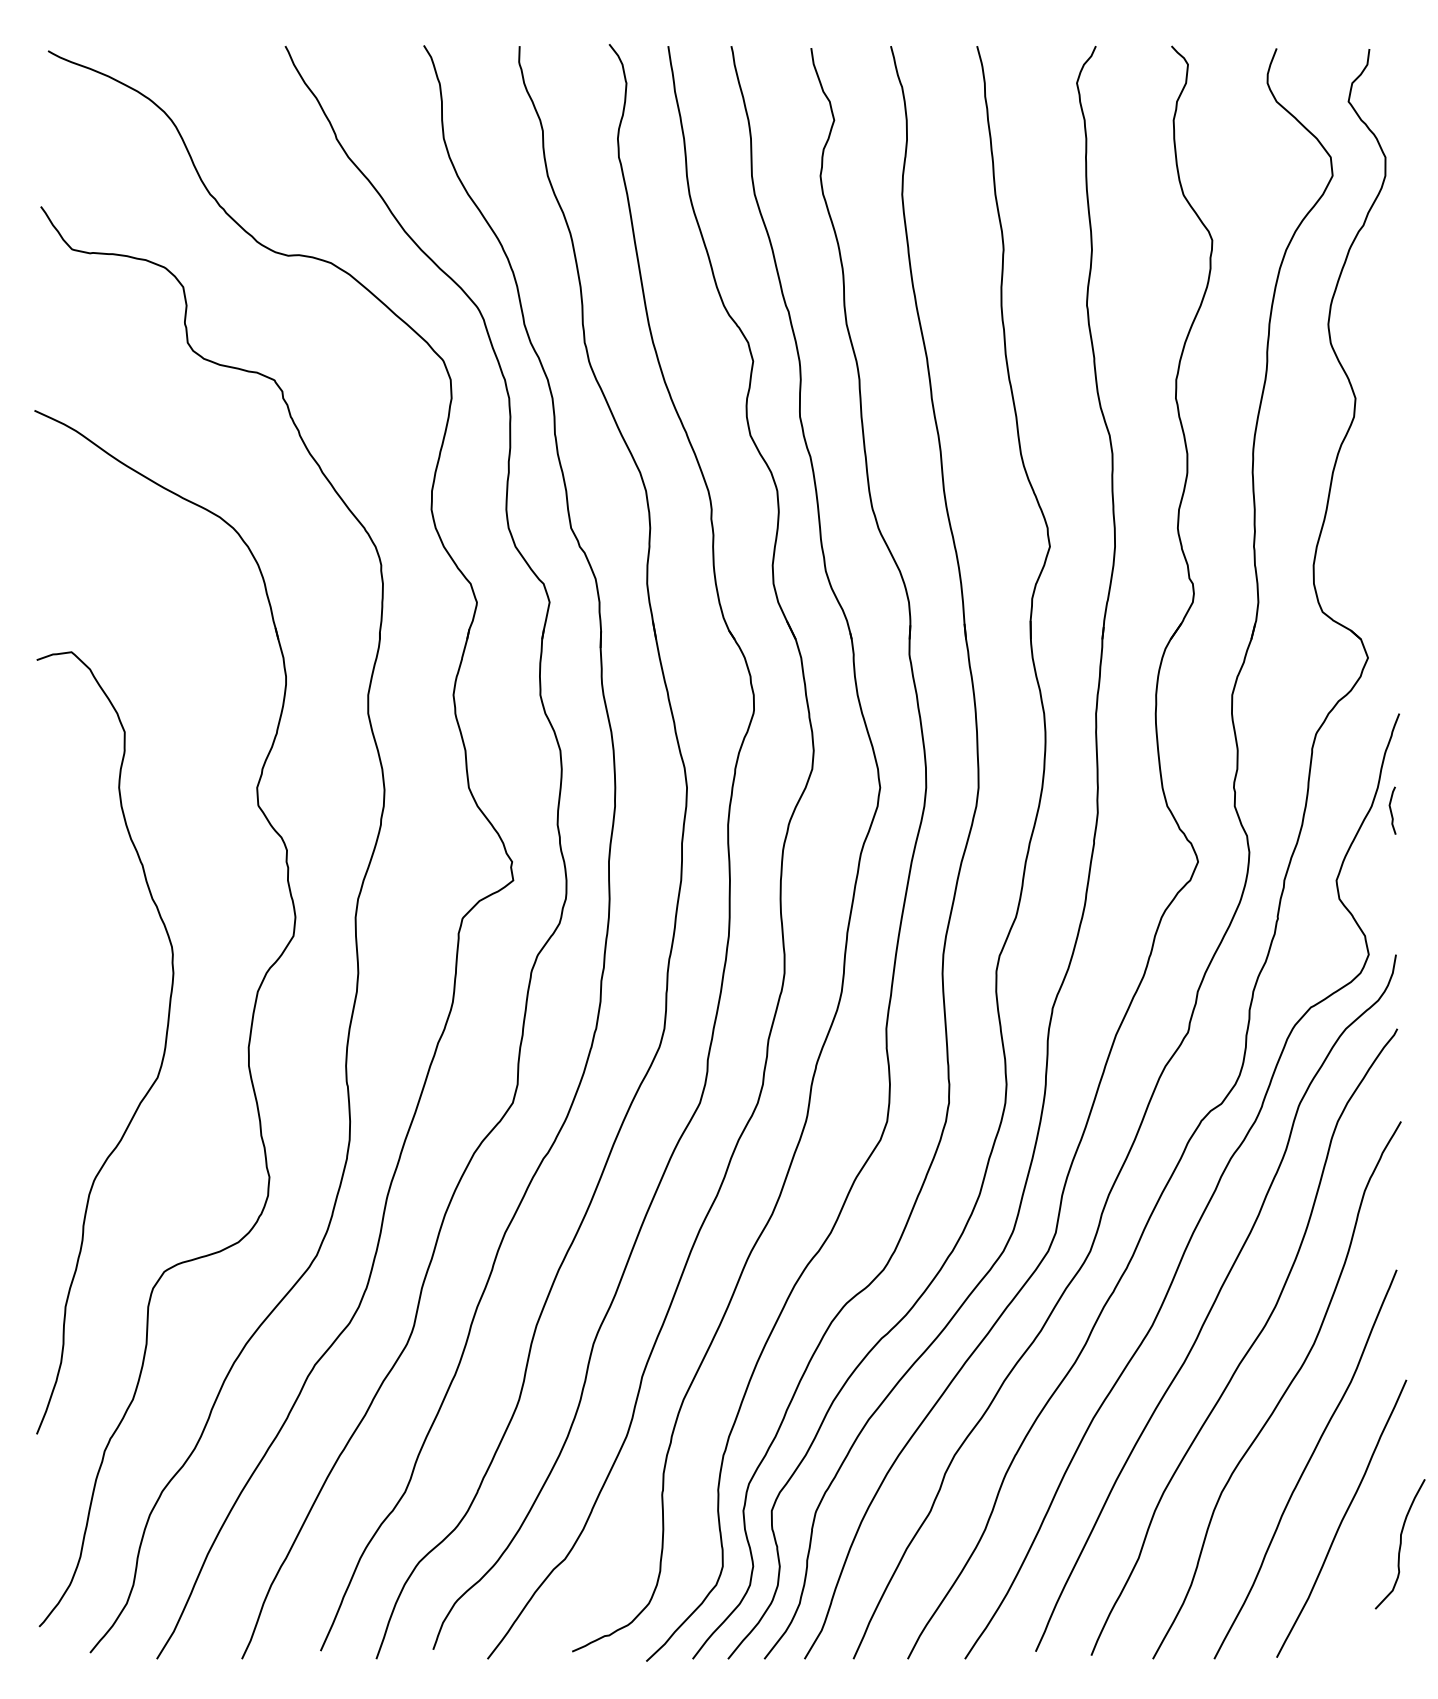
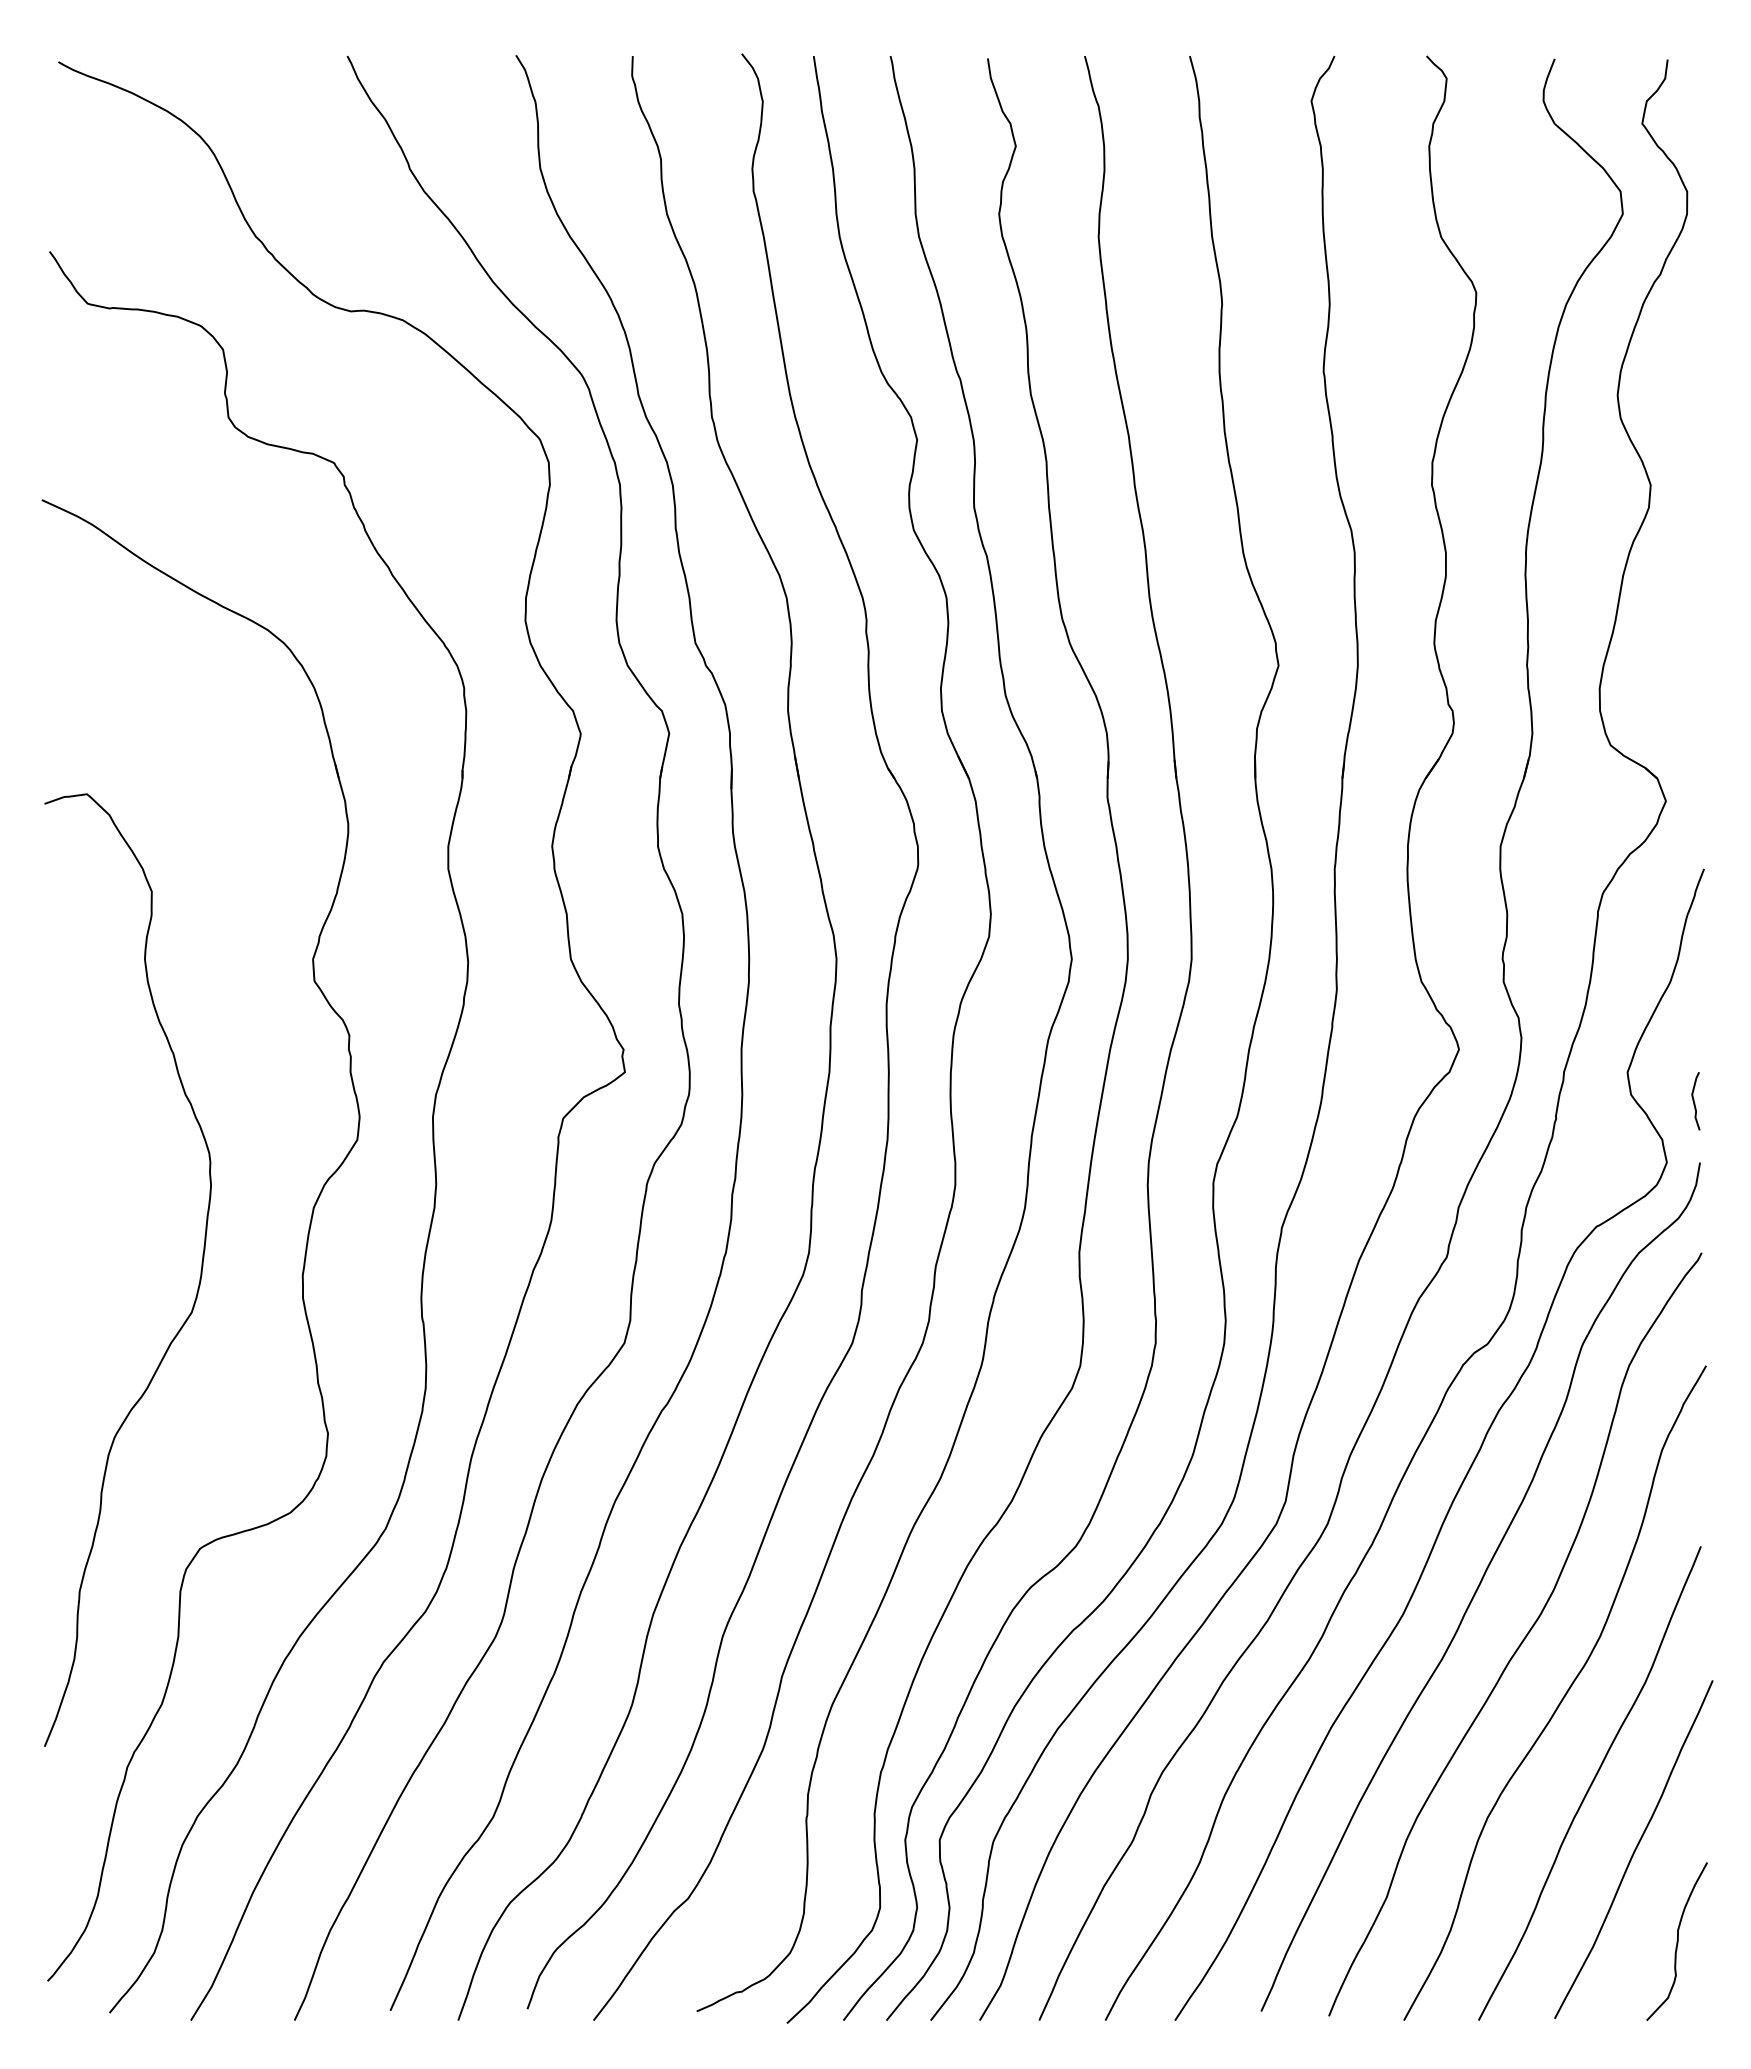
curve: (1391, 810) -> (1694, 1101), moved
curve: (1399, 1544) -> (1676, 1941), moved

